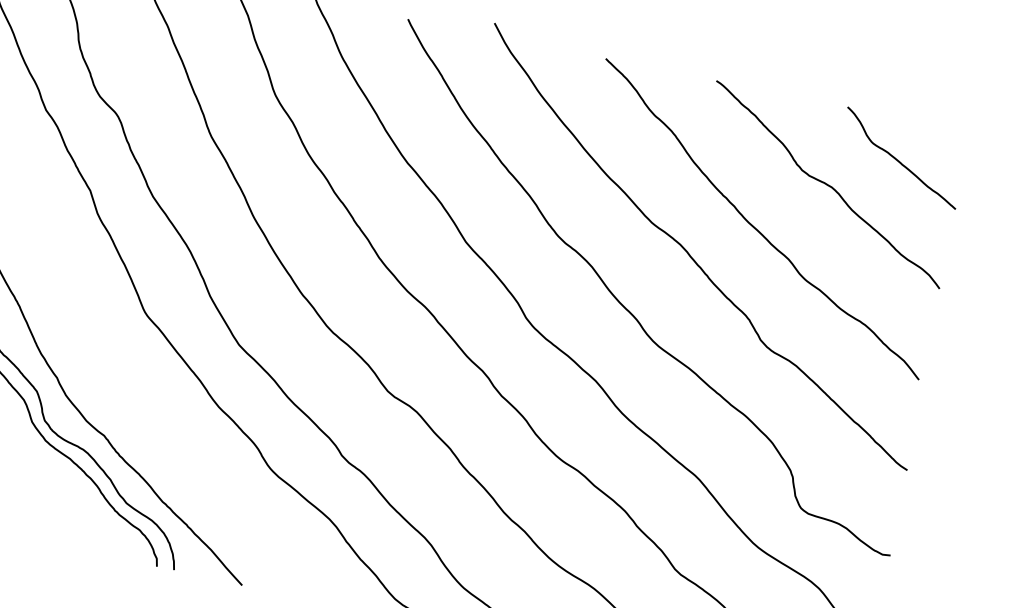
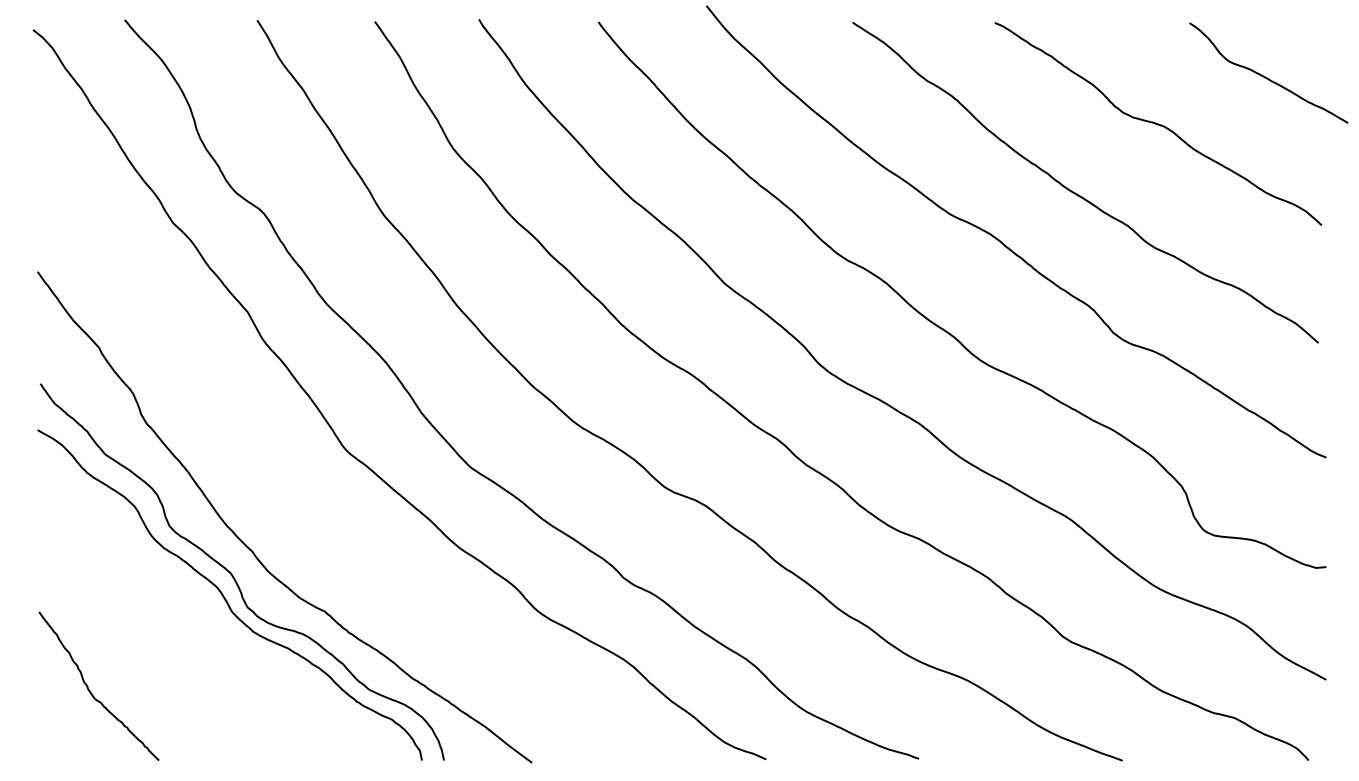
curve: (898, 160) -> (1265, 76), moved

